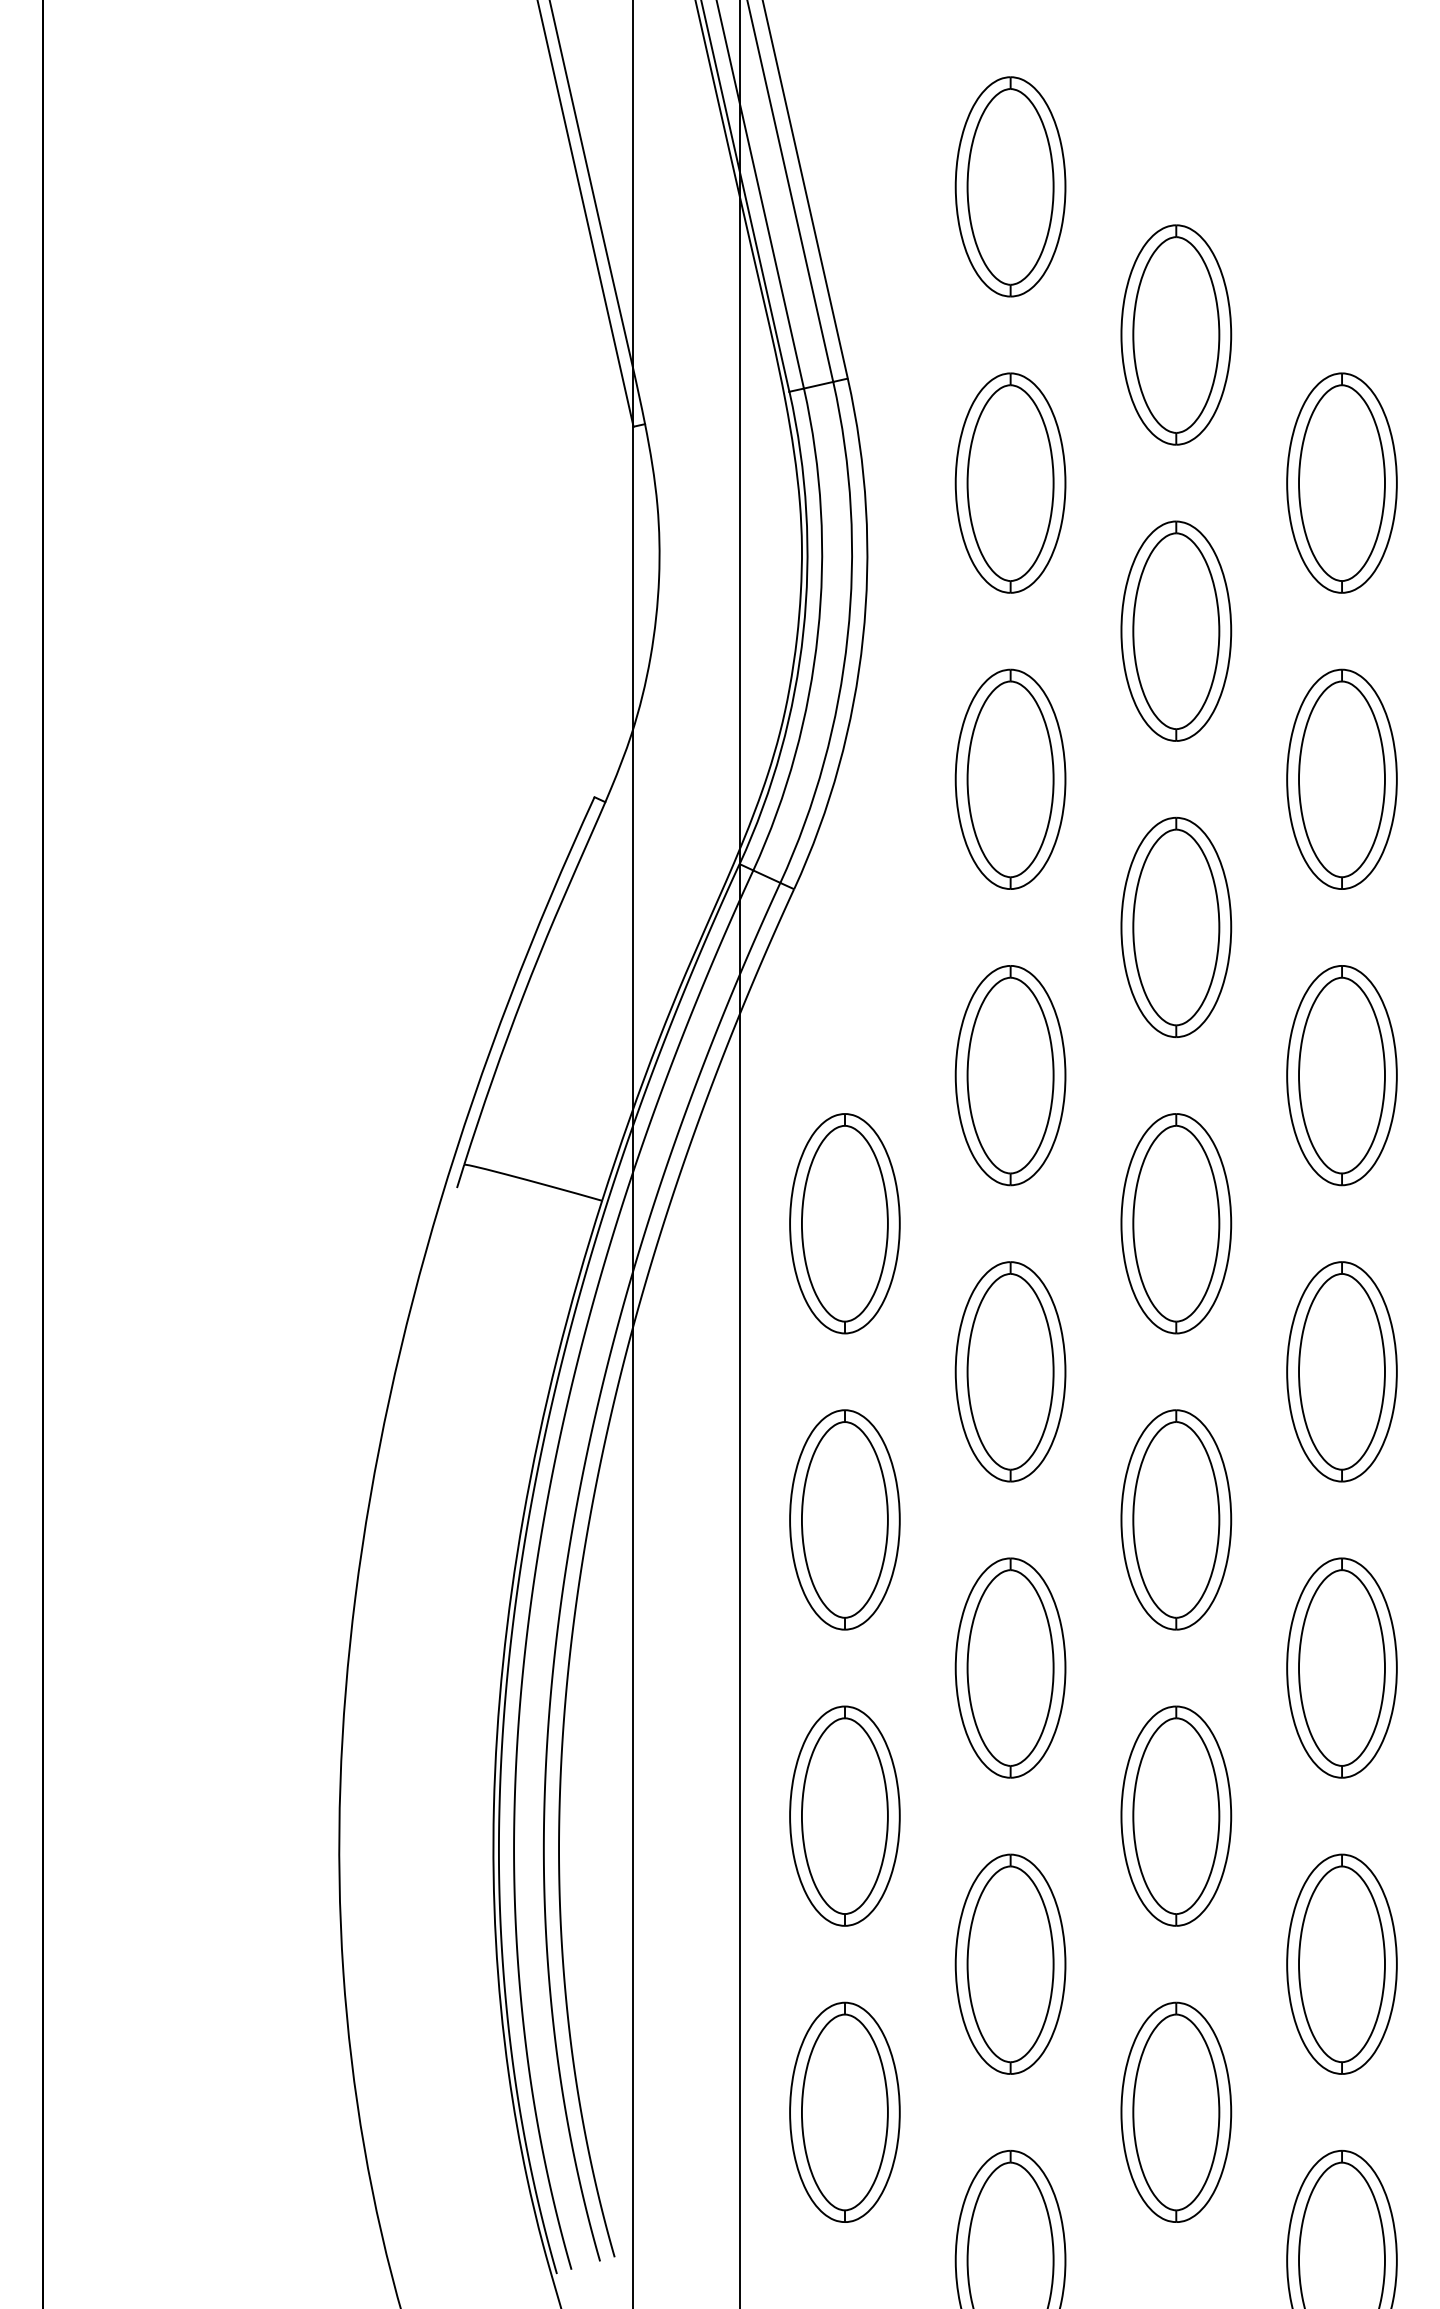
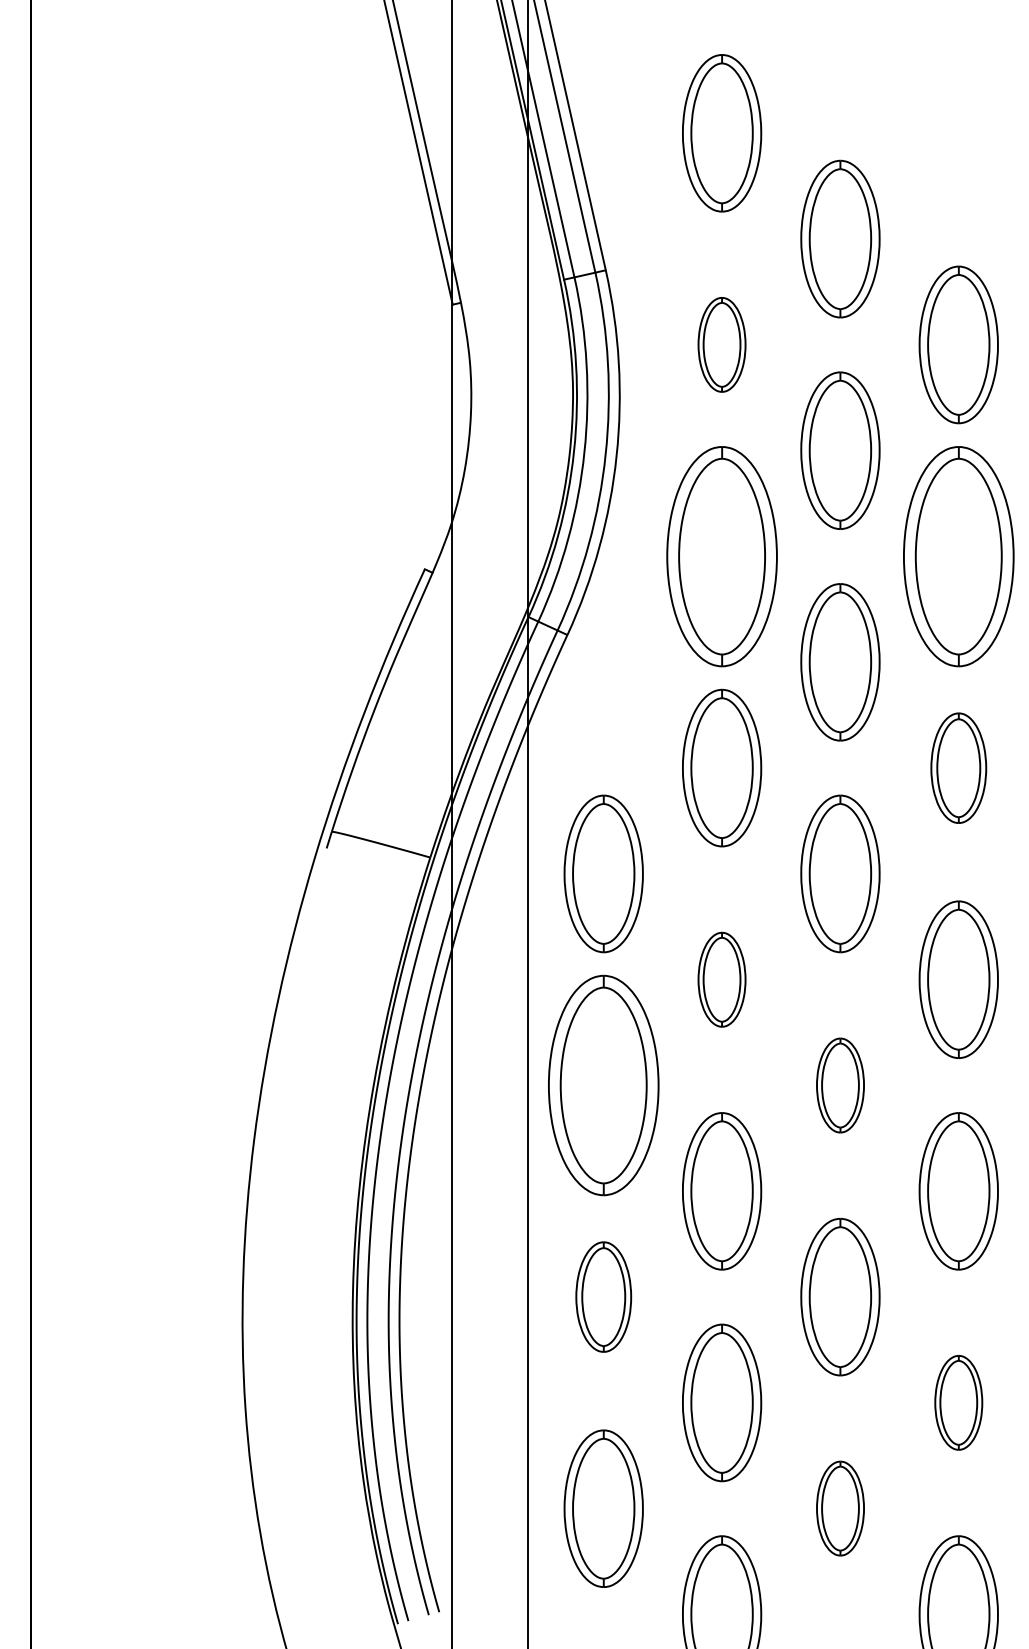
part: (1010, 482) -> (722, 344), size x0.6
part: (1010, 778) -> (722, 555), size x1.4
part: (1341, 778) -> (958, 555), size x1.4
part: (1341, 1075) -> (958, 768), size x0.7
part: (1010, 1371) -> (722, 979), size x0.6
part: (844, 1519) -> (603, 1085), size x1.4
part: (1176, 1519) -> (840, 1085), size x0.6
part: (844, 1815) -> (603, 1296), size x0.7
part: (1341, 1963) -> (958, 1402), size x0.6
part: (1176, 2111) -> (840, 1508), size x0.6

